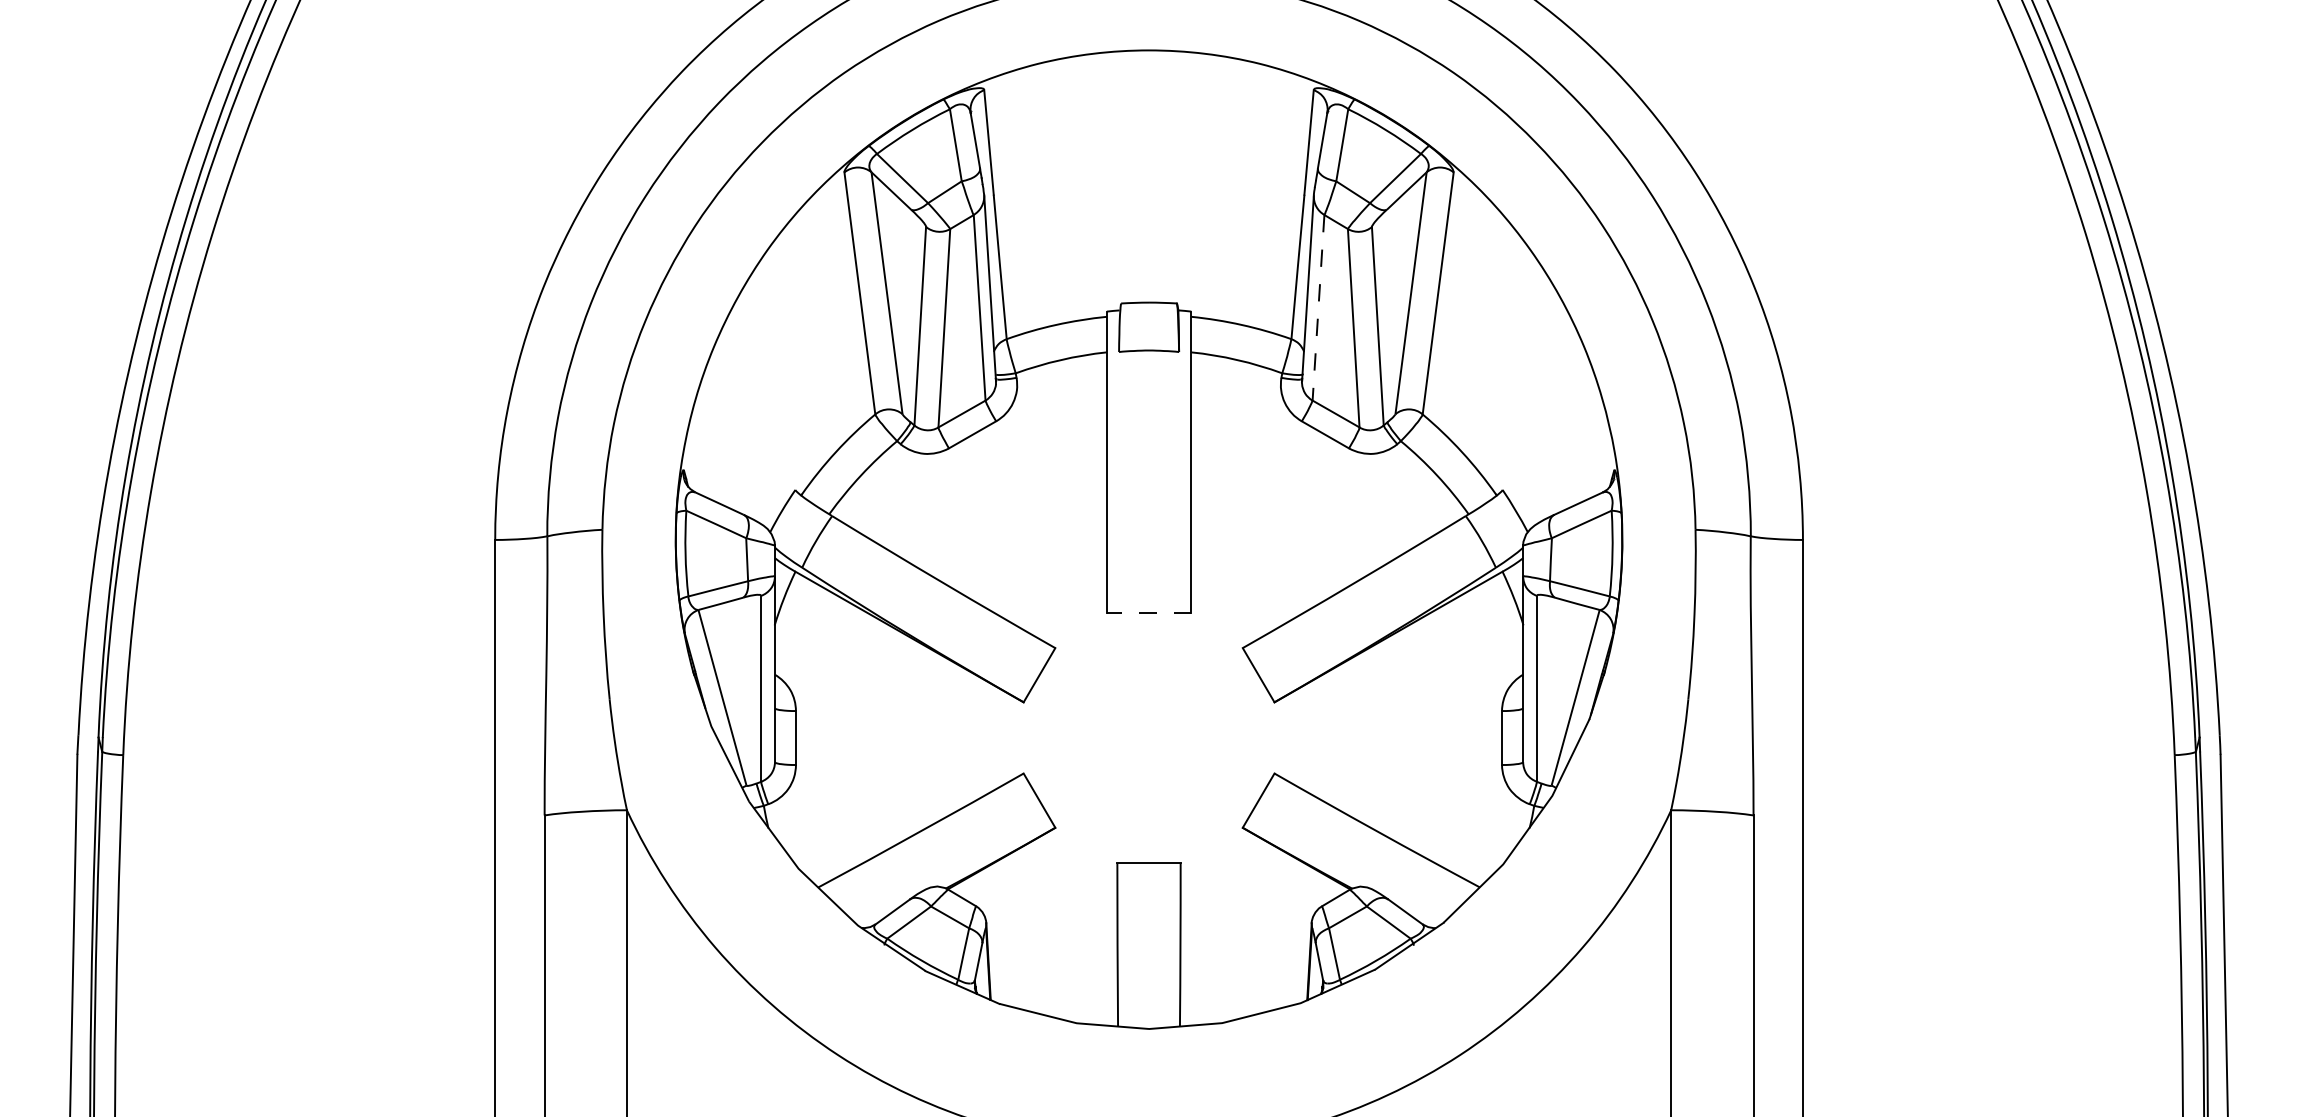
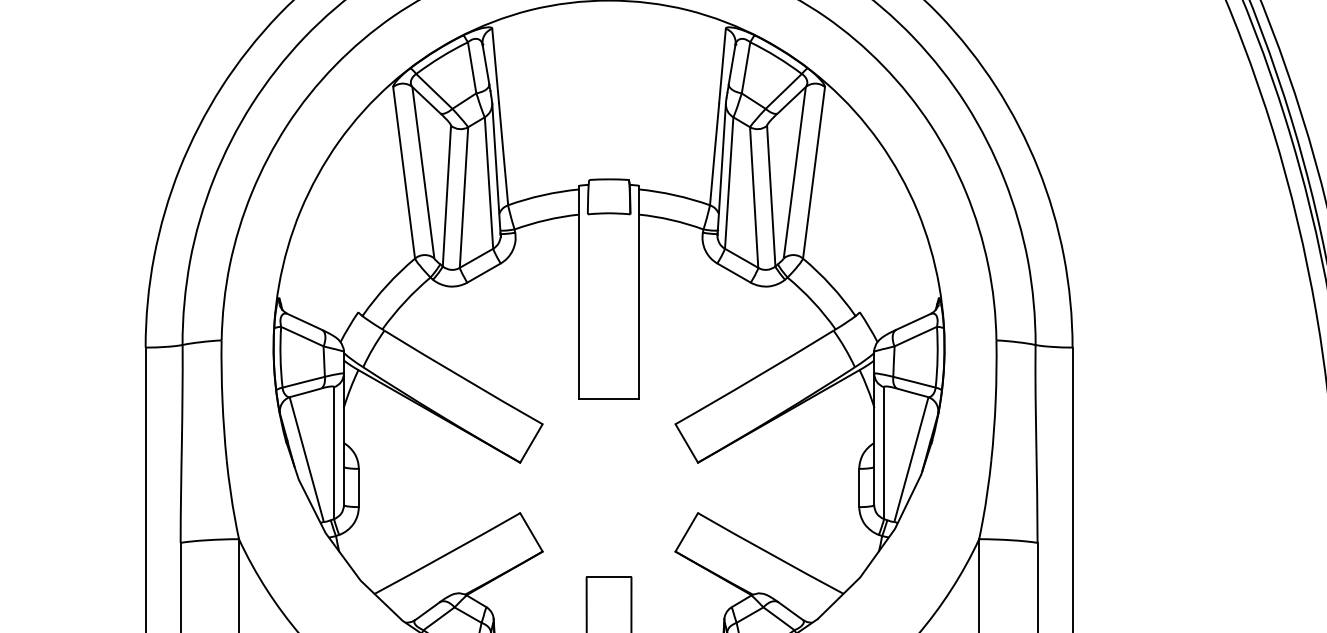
line: (1318, 307) -> (729, 182), dashed -> solid
line: (1148, 612) -> (608, 399), dashed -> solid

